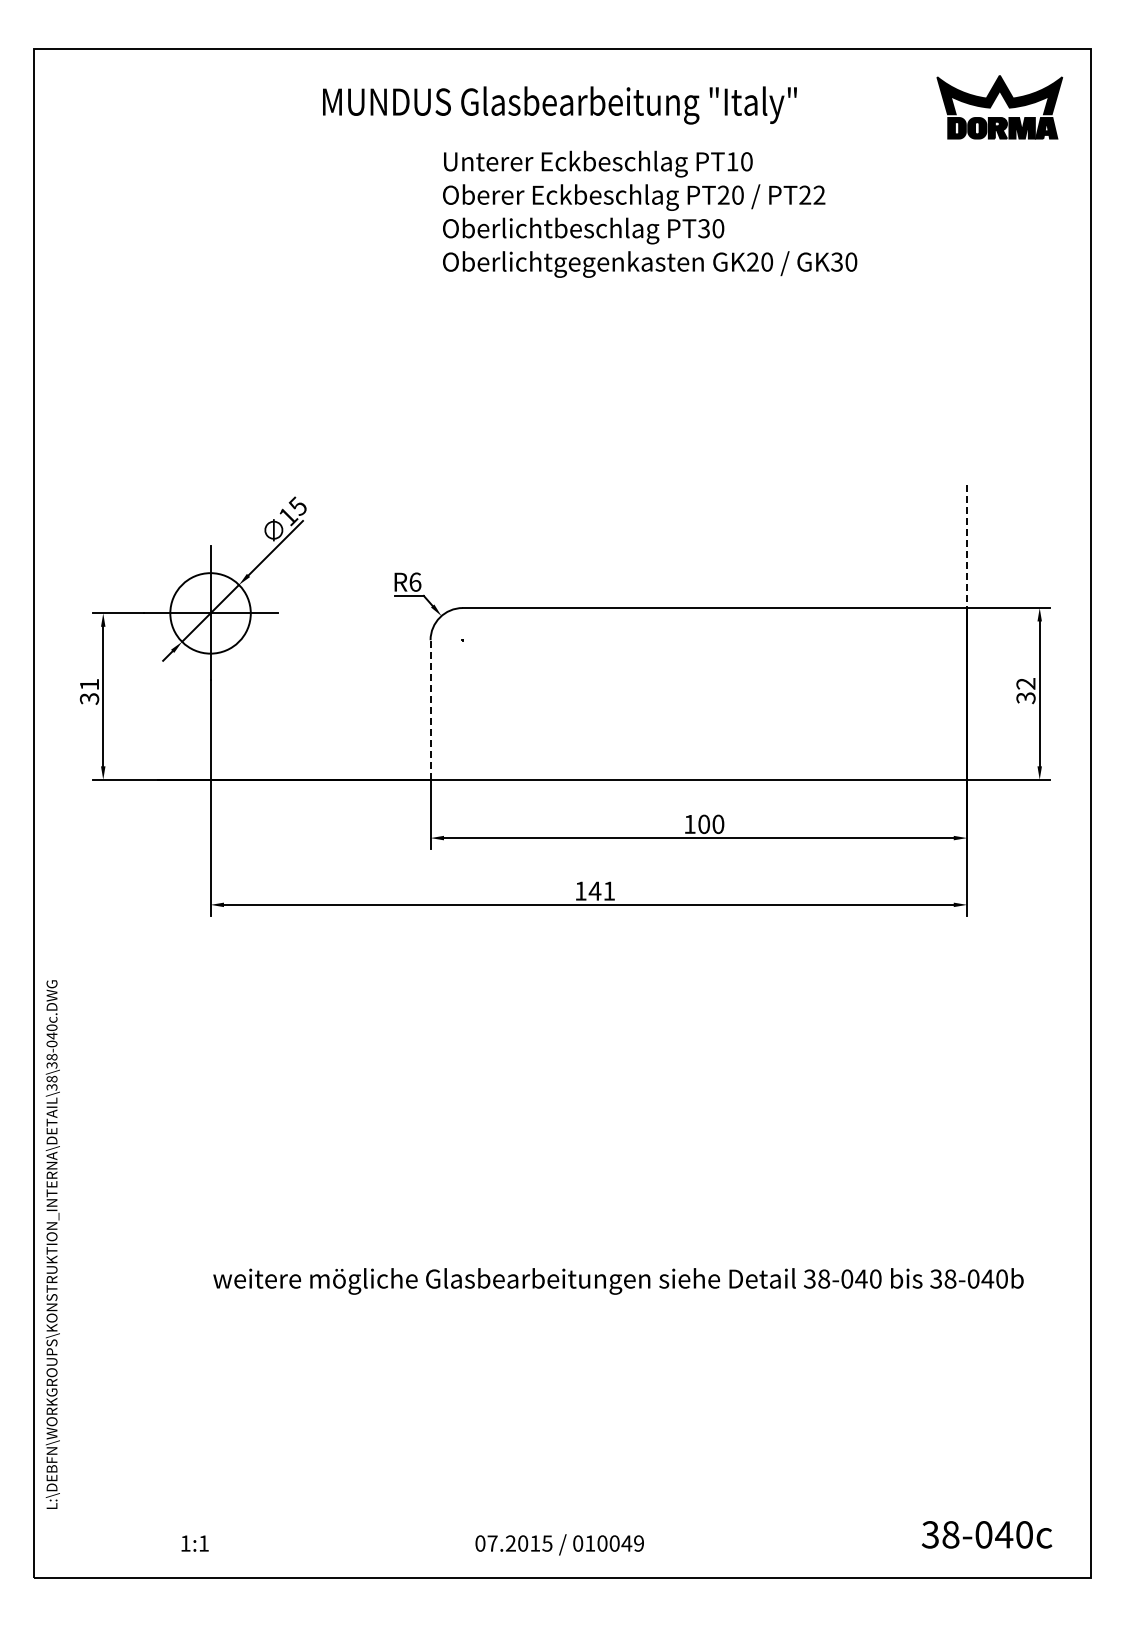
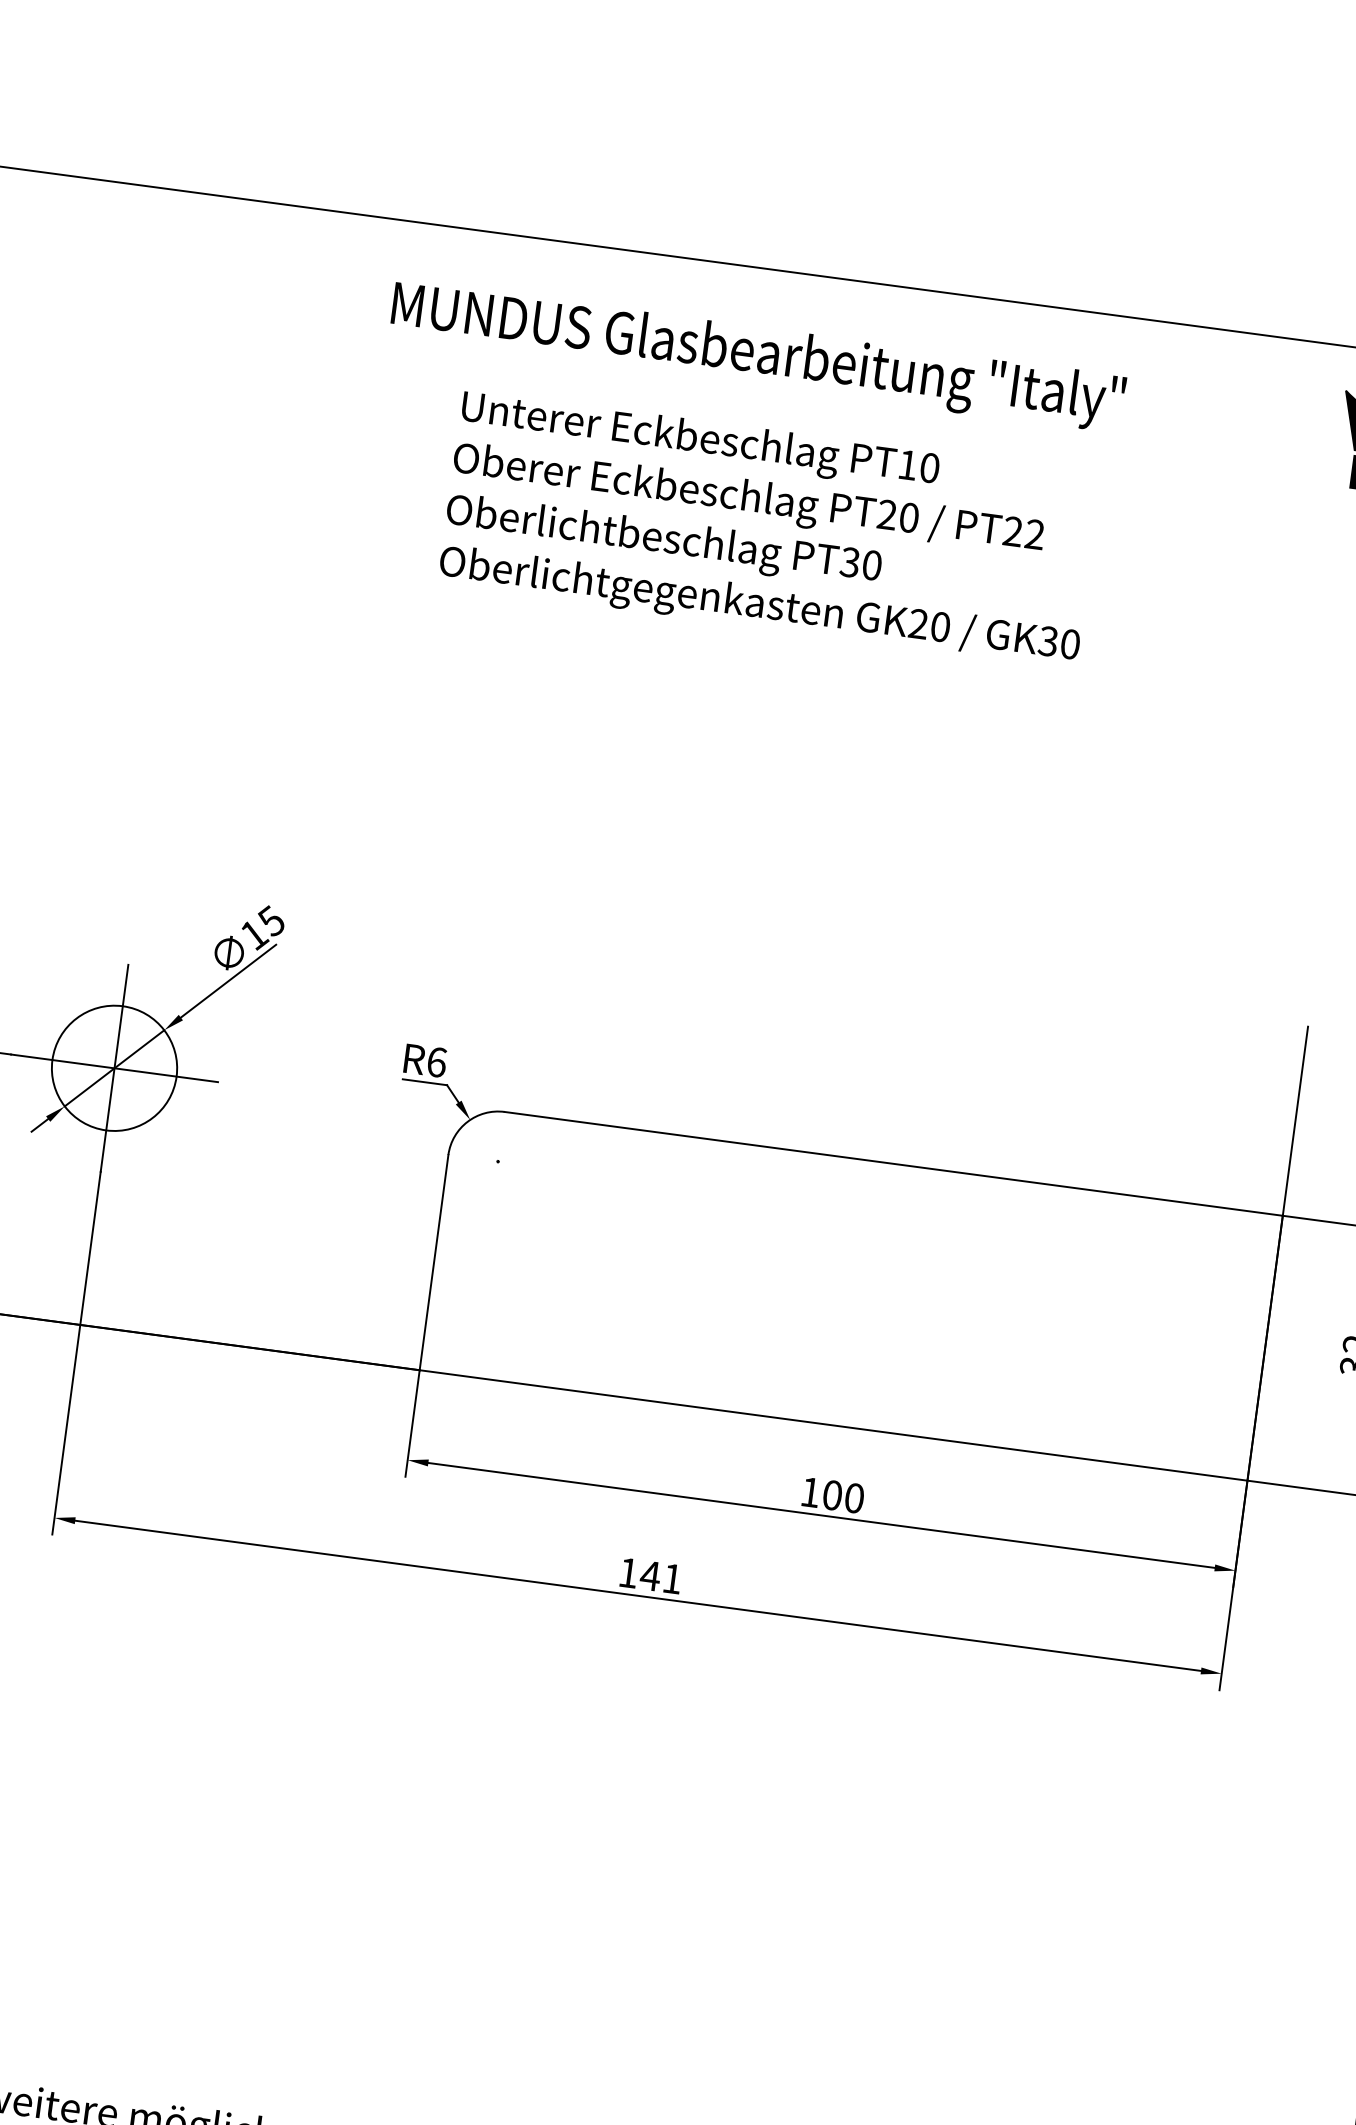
text: (650, 213) -> (770, 527), moved
line: (967, 547) -> (1295, 1122), dashed -> solid
line: (430, 710) -> (433, 1263), dashed -> solid

